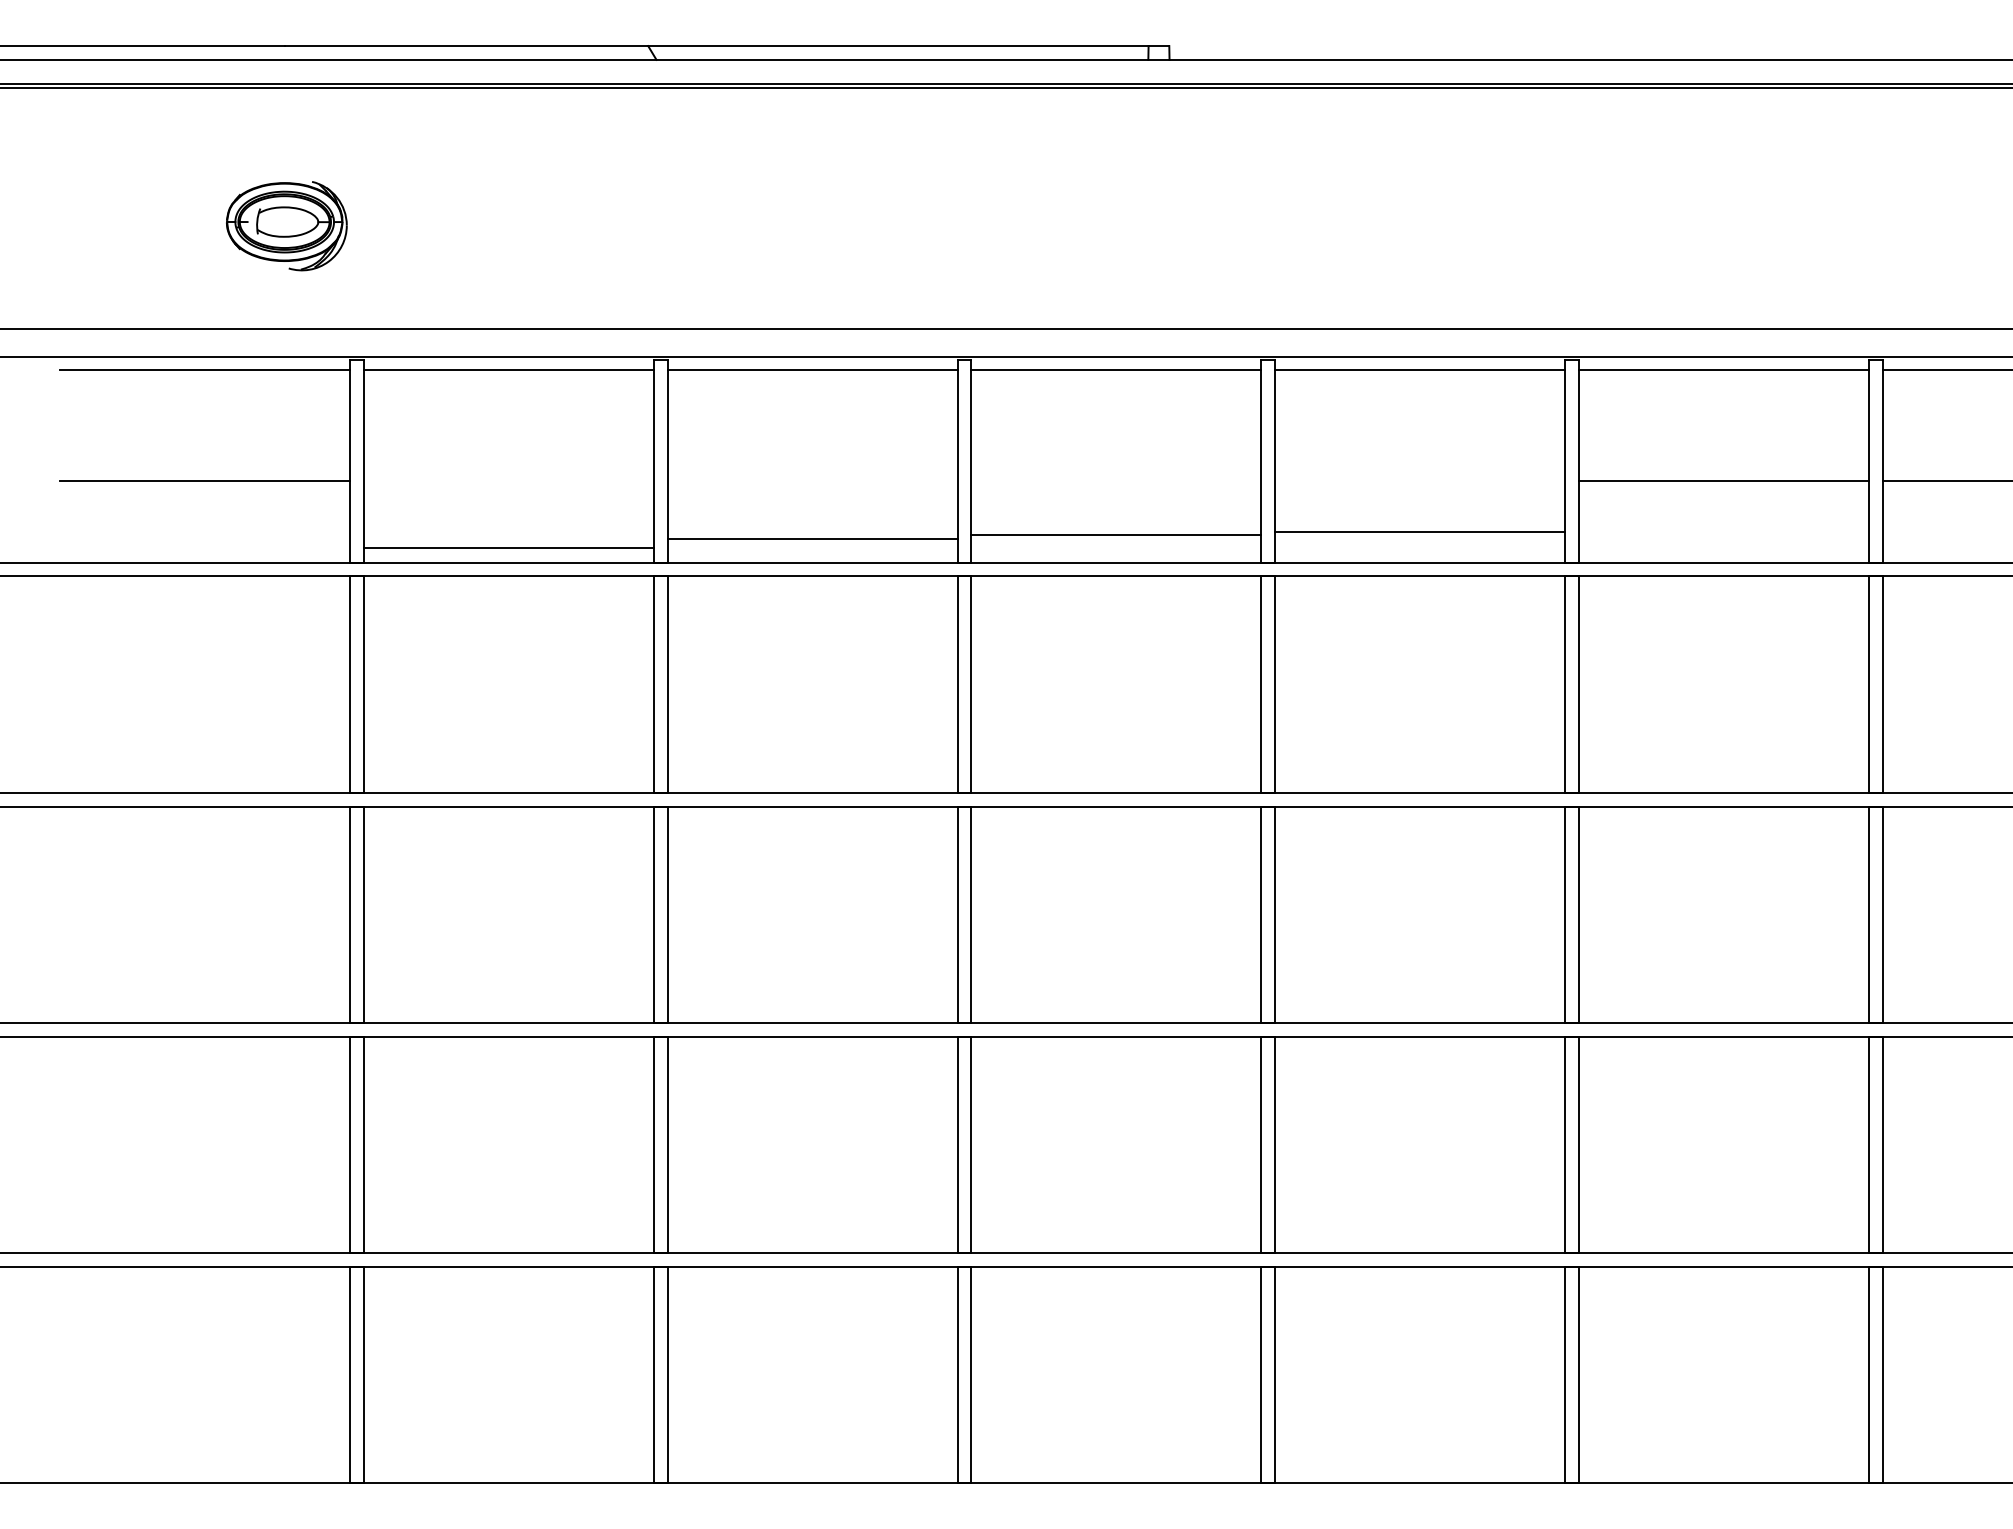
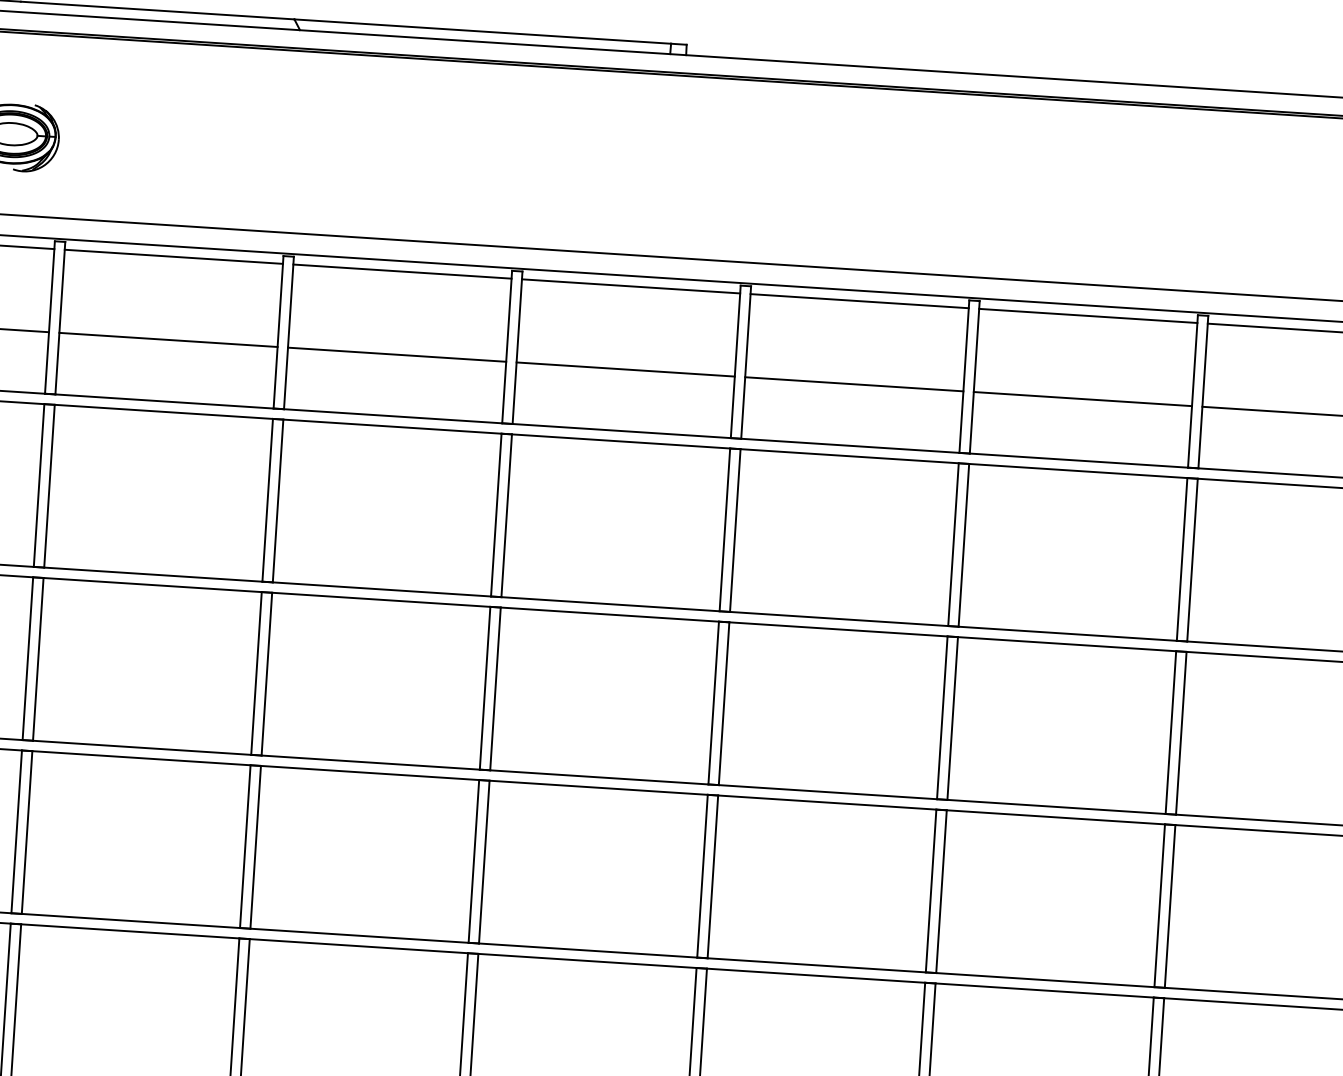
line: (1420, 531) -> (854, 383), moved
line: (1116, 534) -> (625, 369), moved
line: (812, 538) -> (396, 354), moved
line: (508, 547) -> (168, 339), moved

